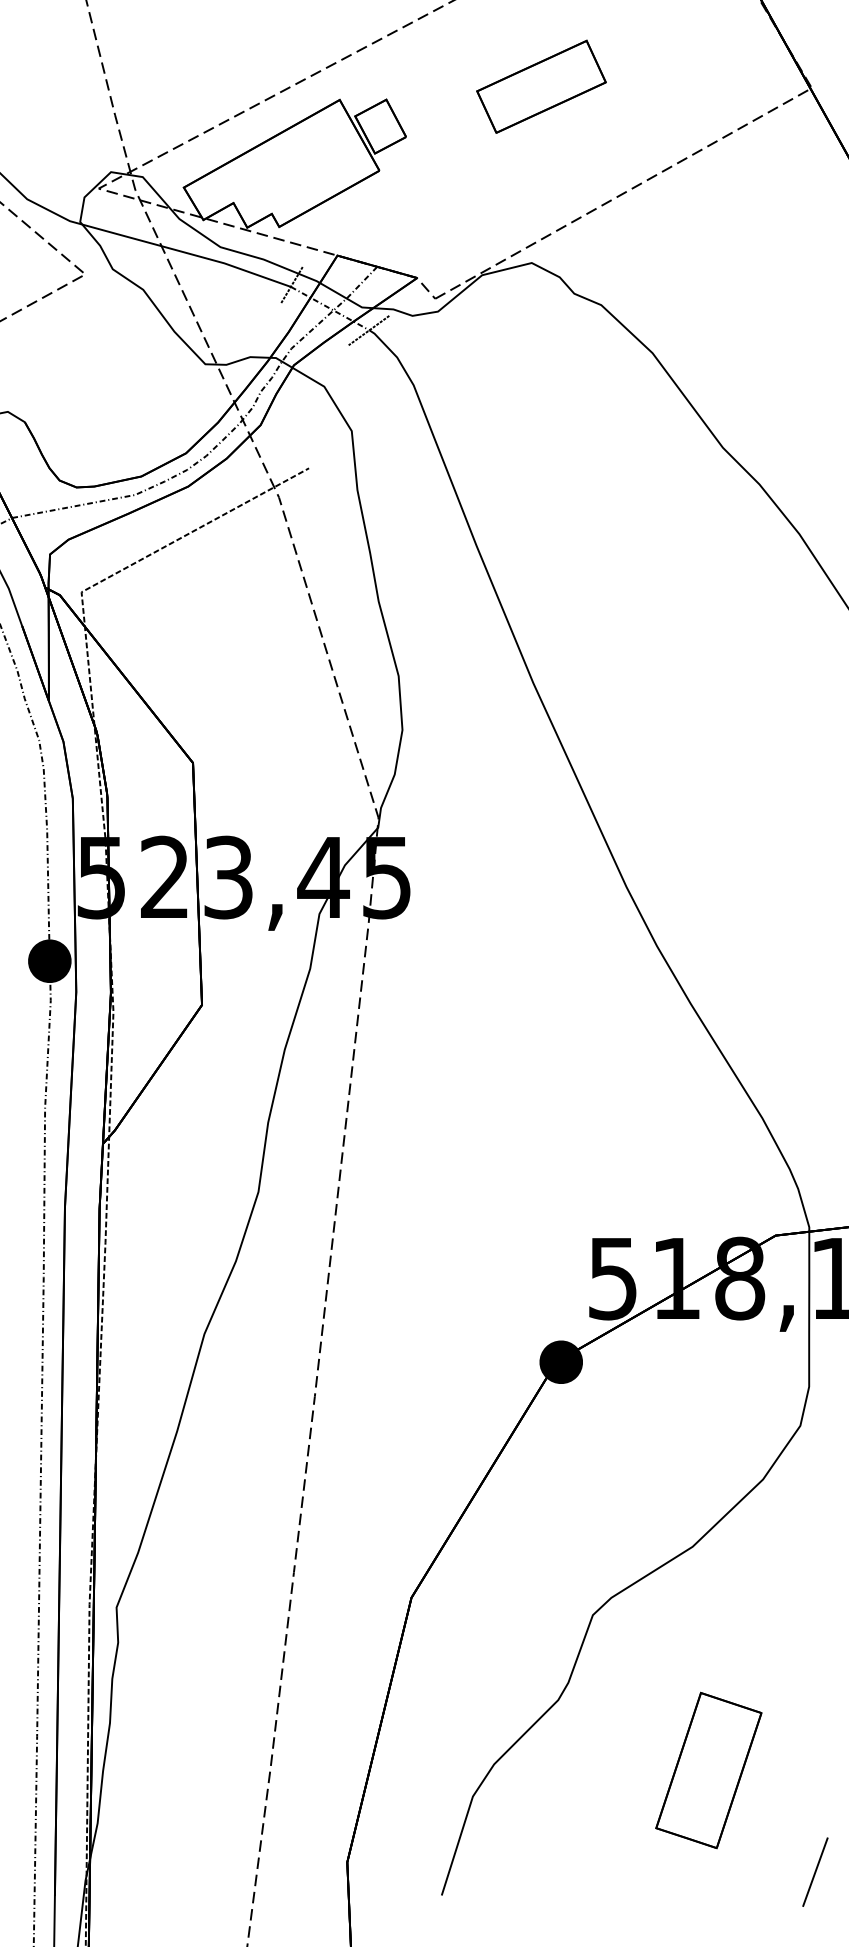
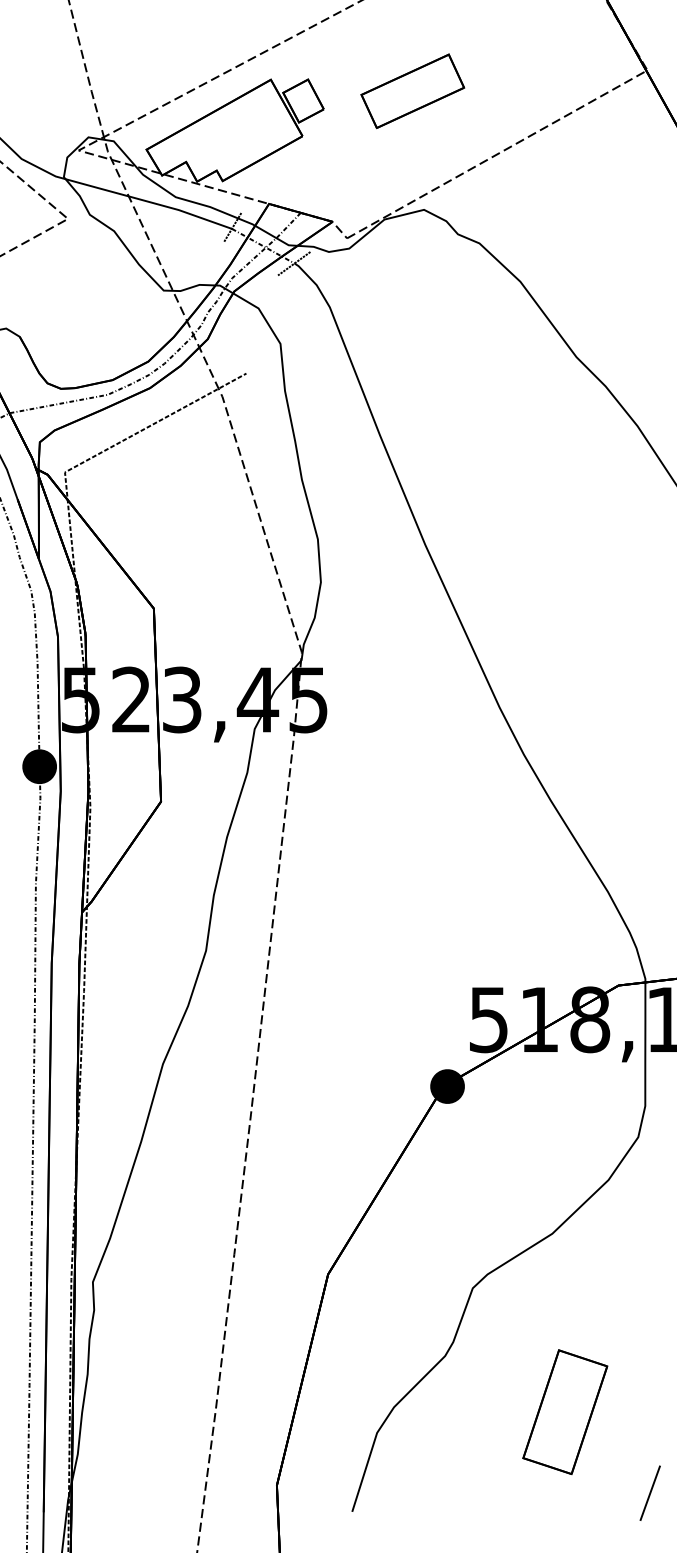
part: (541, 87) -> (412, 91), moved

